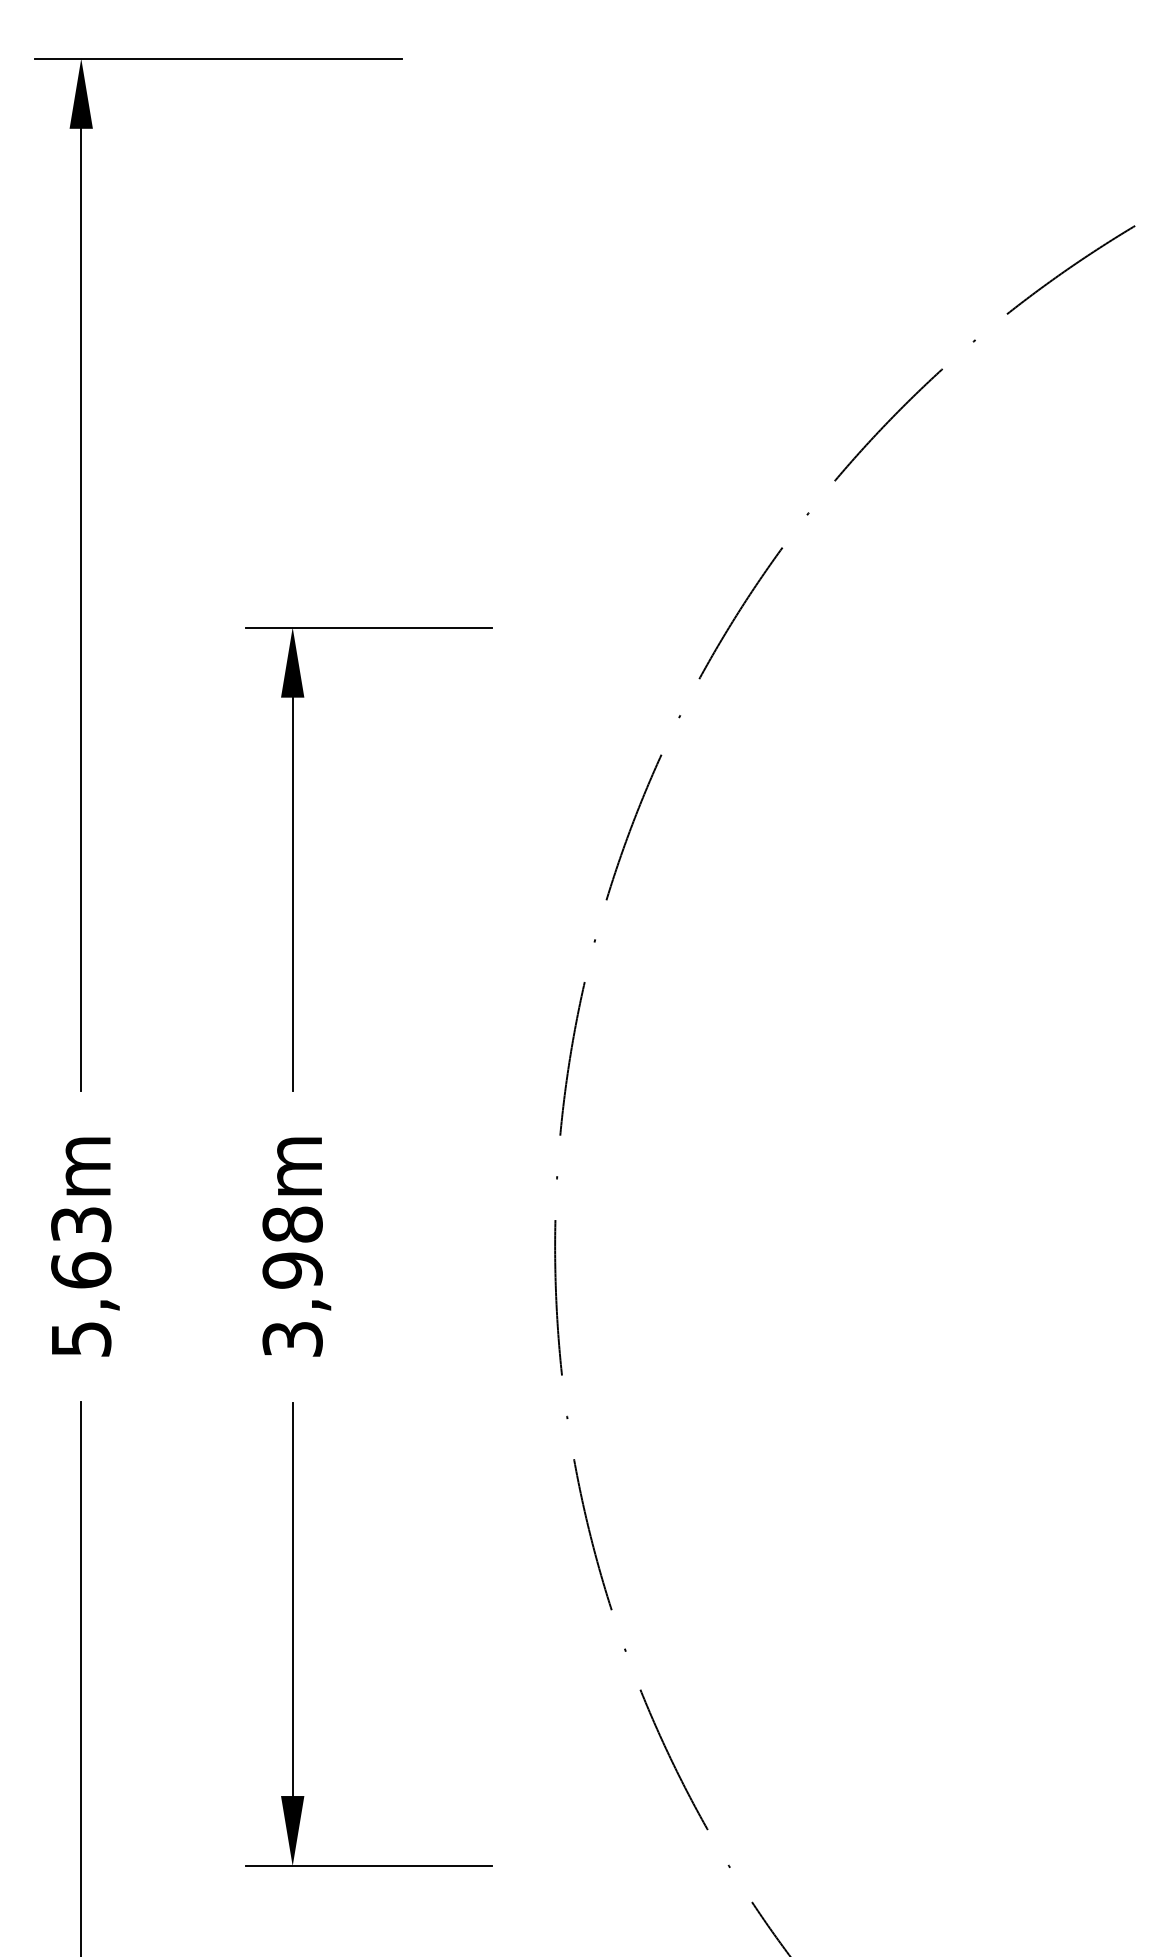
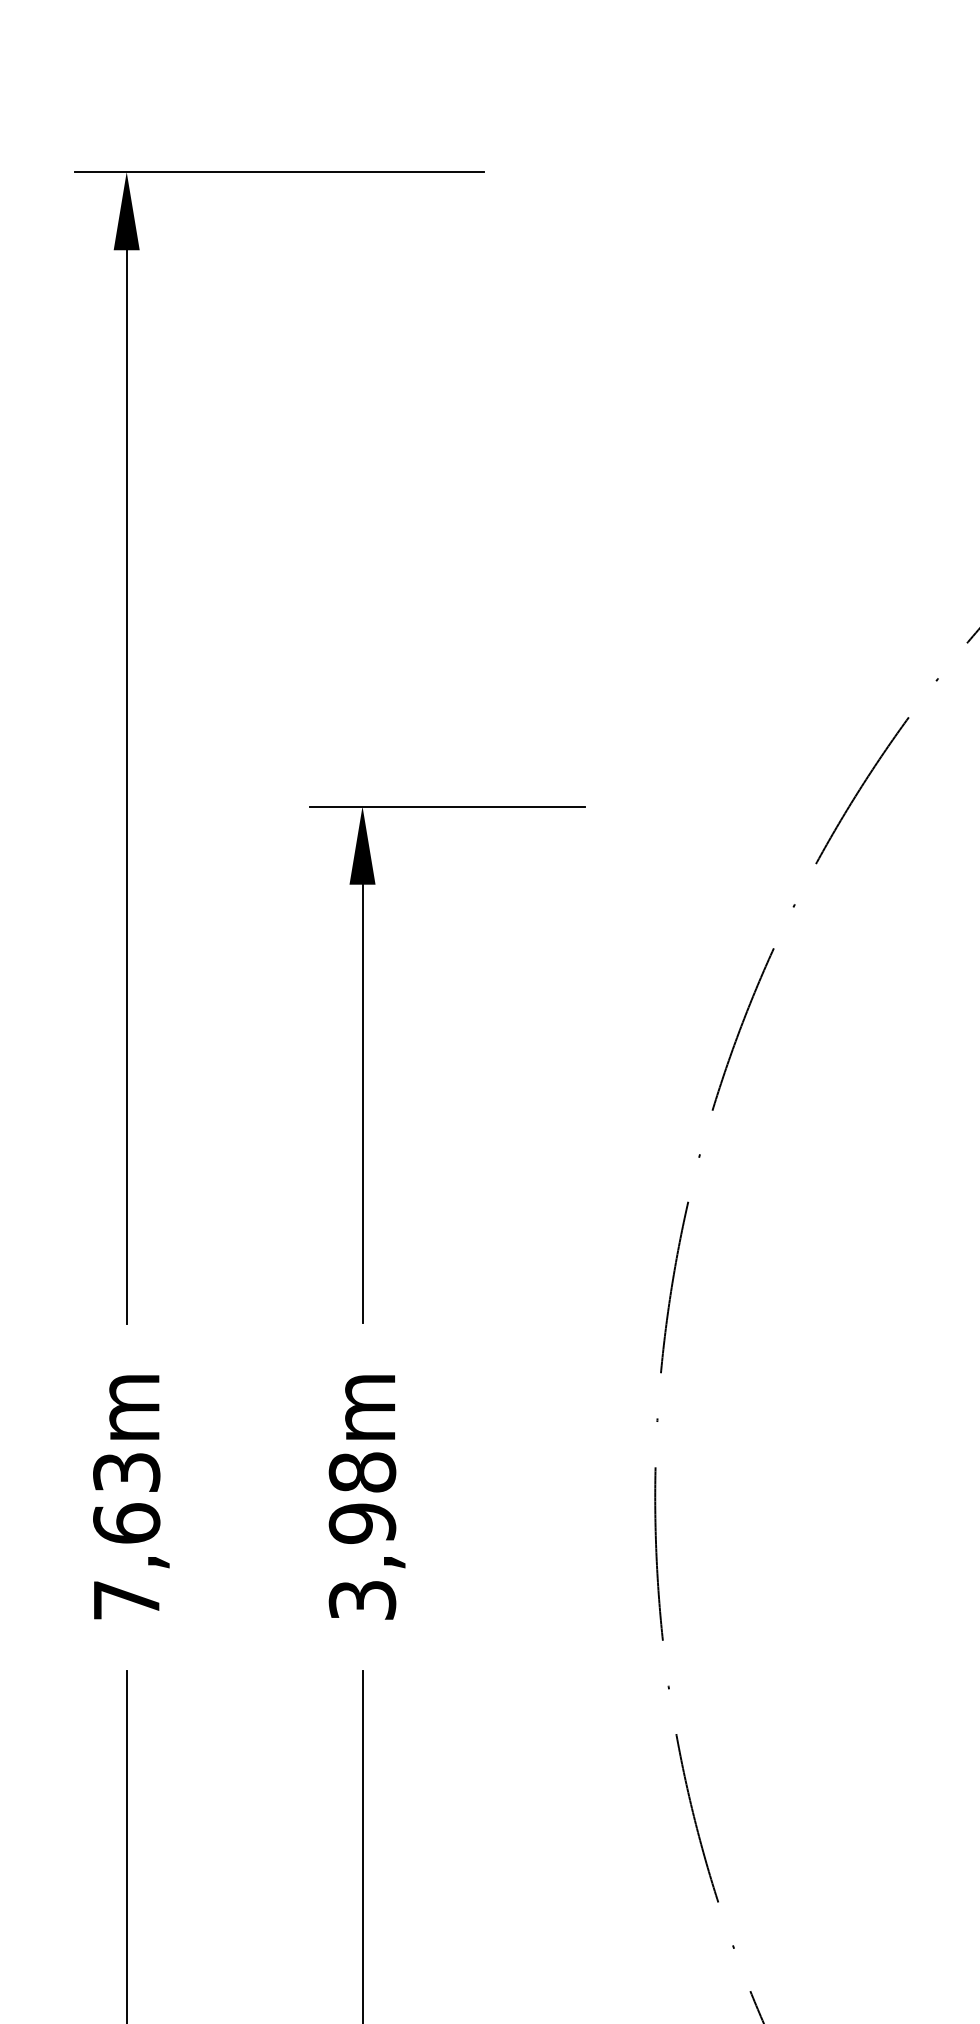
text: (81, 1339) -> (126, 1600), 5,63m -> 7,63m

